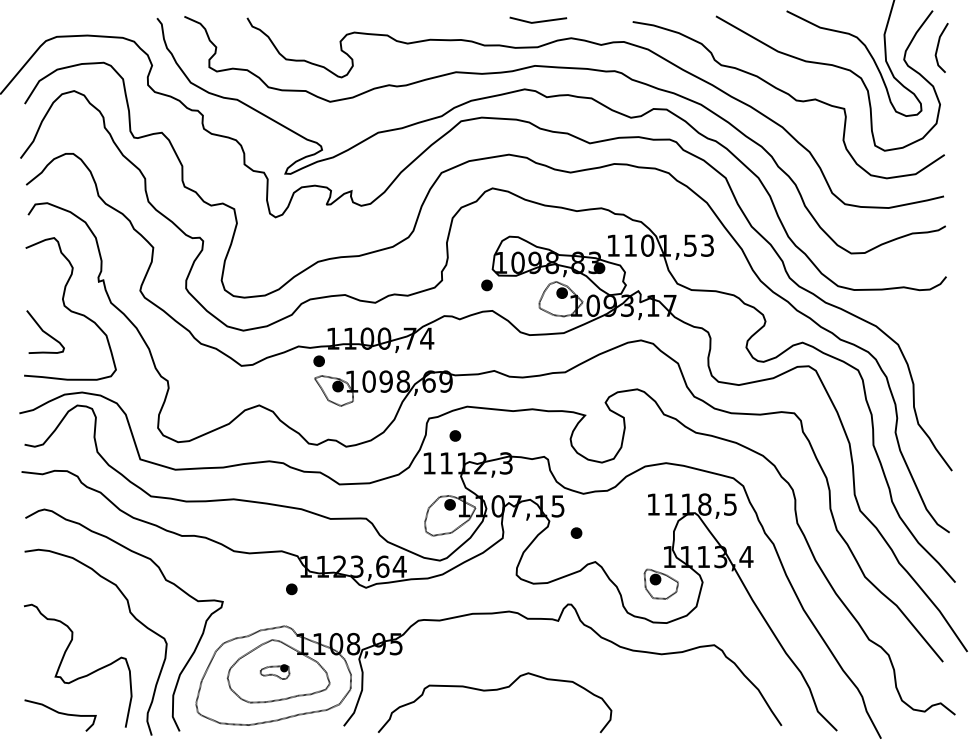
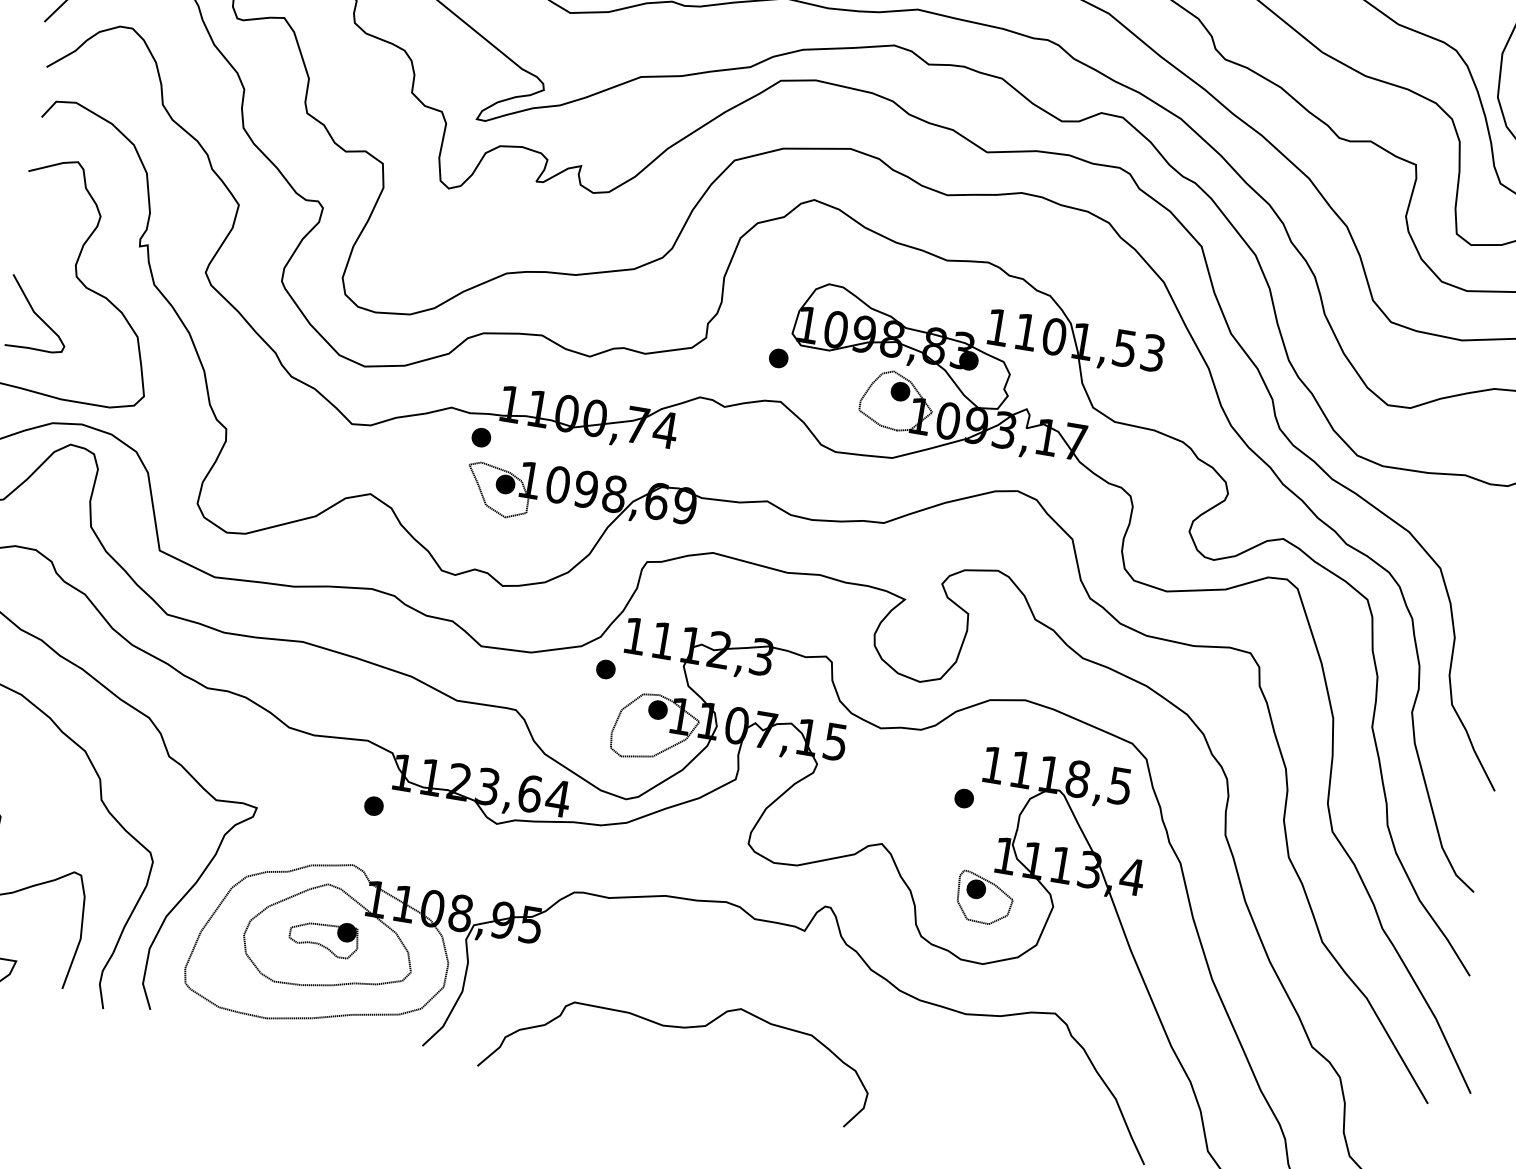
part: (455, 435) -> (606, 668), moved
part: (576, 532) -> (964, 797), moved
part: (274, 671) -> (323, 936), size x1.43

